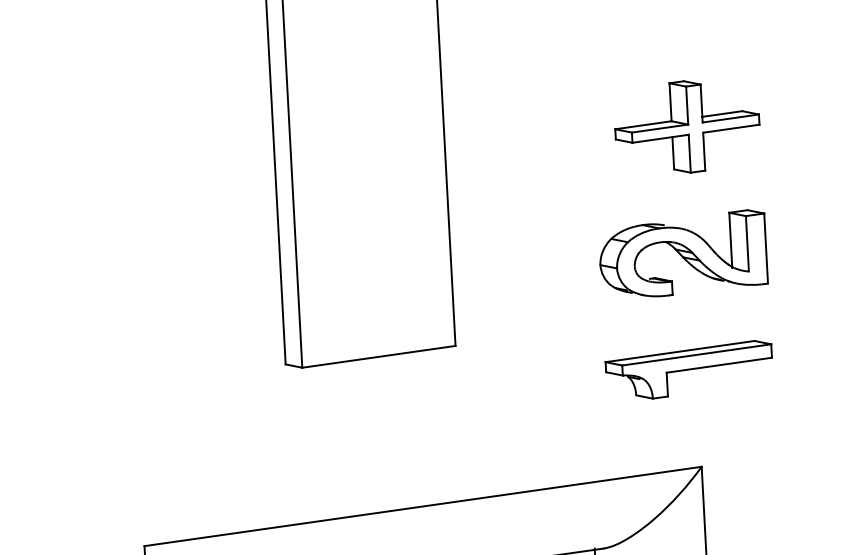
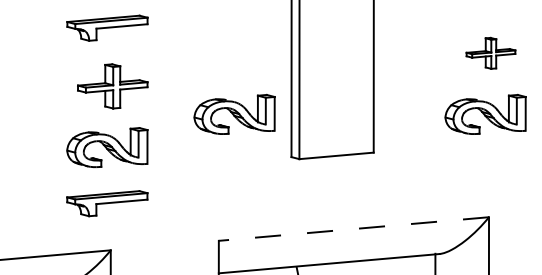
part: (686, 127) -> (490, 53), size x0.7
part: (162, 280) -> (234, 113), added
part: (689, 370) -> (485, 170), removed
line: (422, 507) -> (353, 229), solid -> dashed

